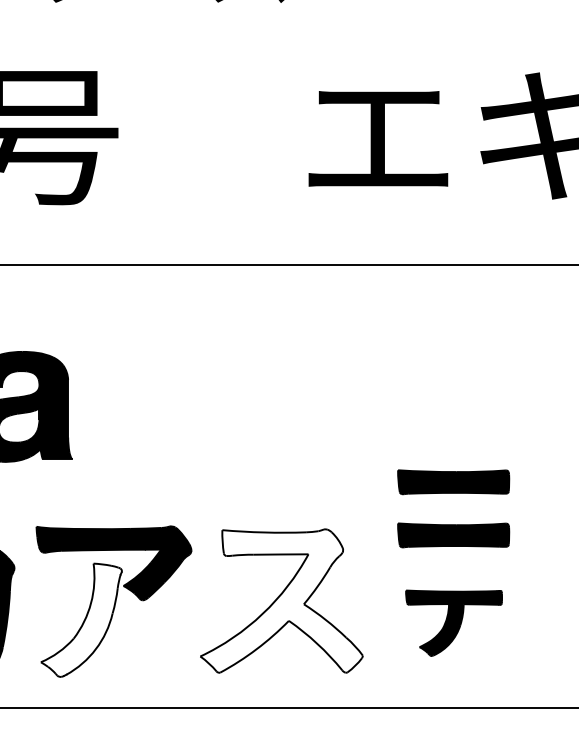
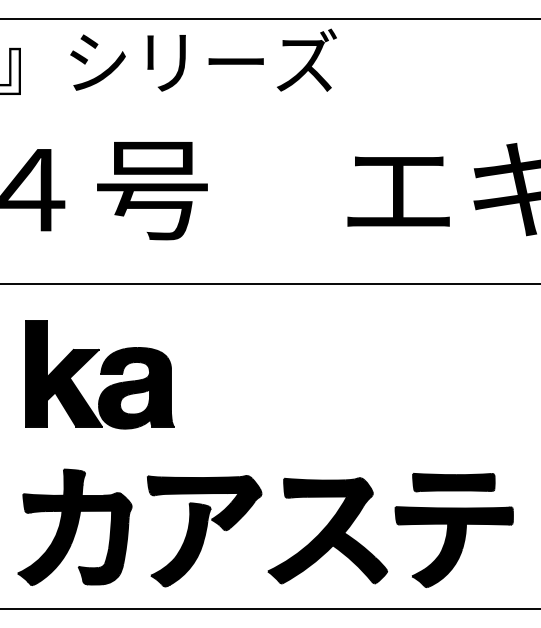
part: (453, 482) -> (453, 443), removed
fill: (281, 600) -> (327, 530), added
fill: (81, 619) -> (180, 544), added
part: (453, 622) -> (453, 546), size x1.67

